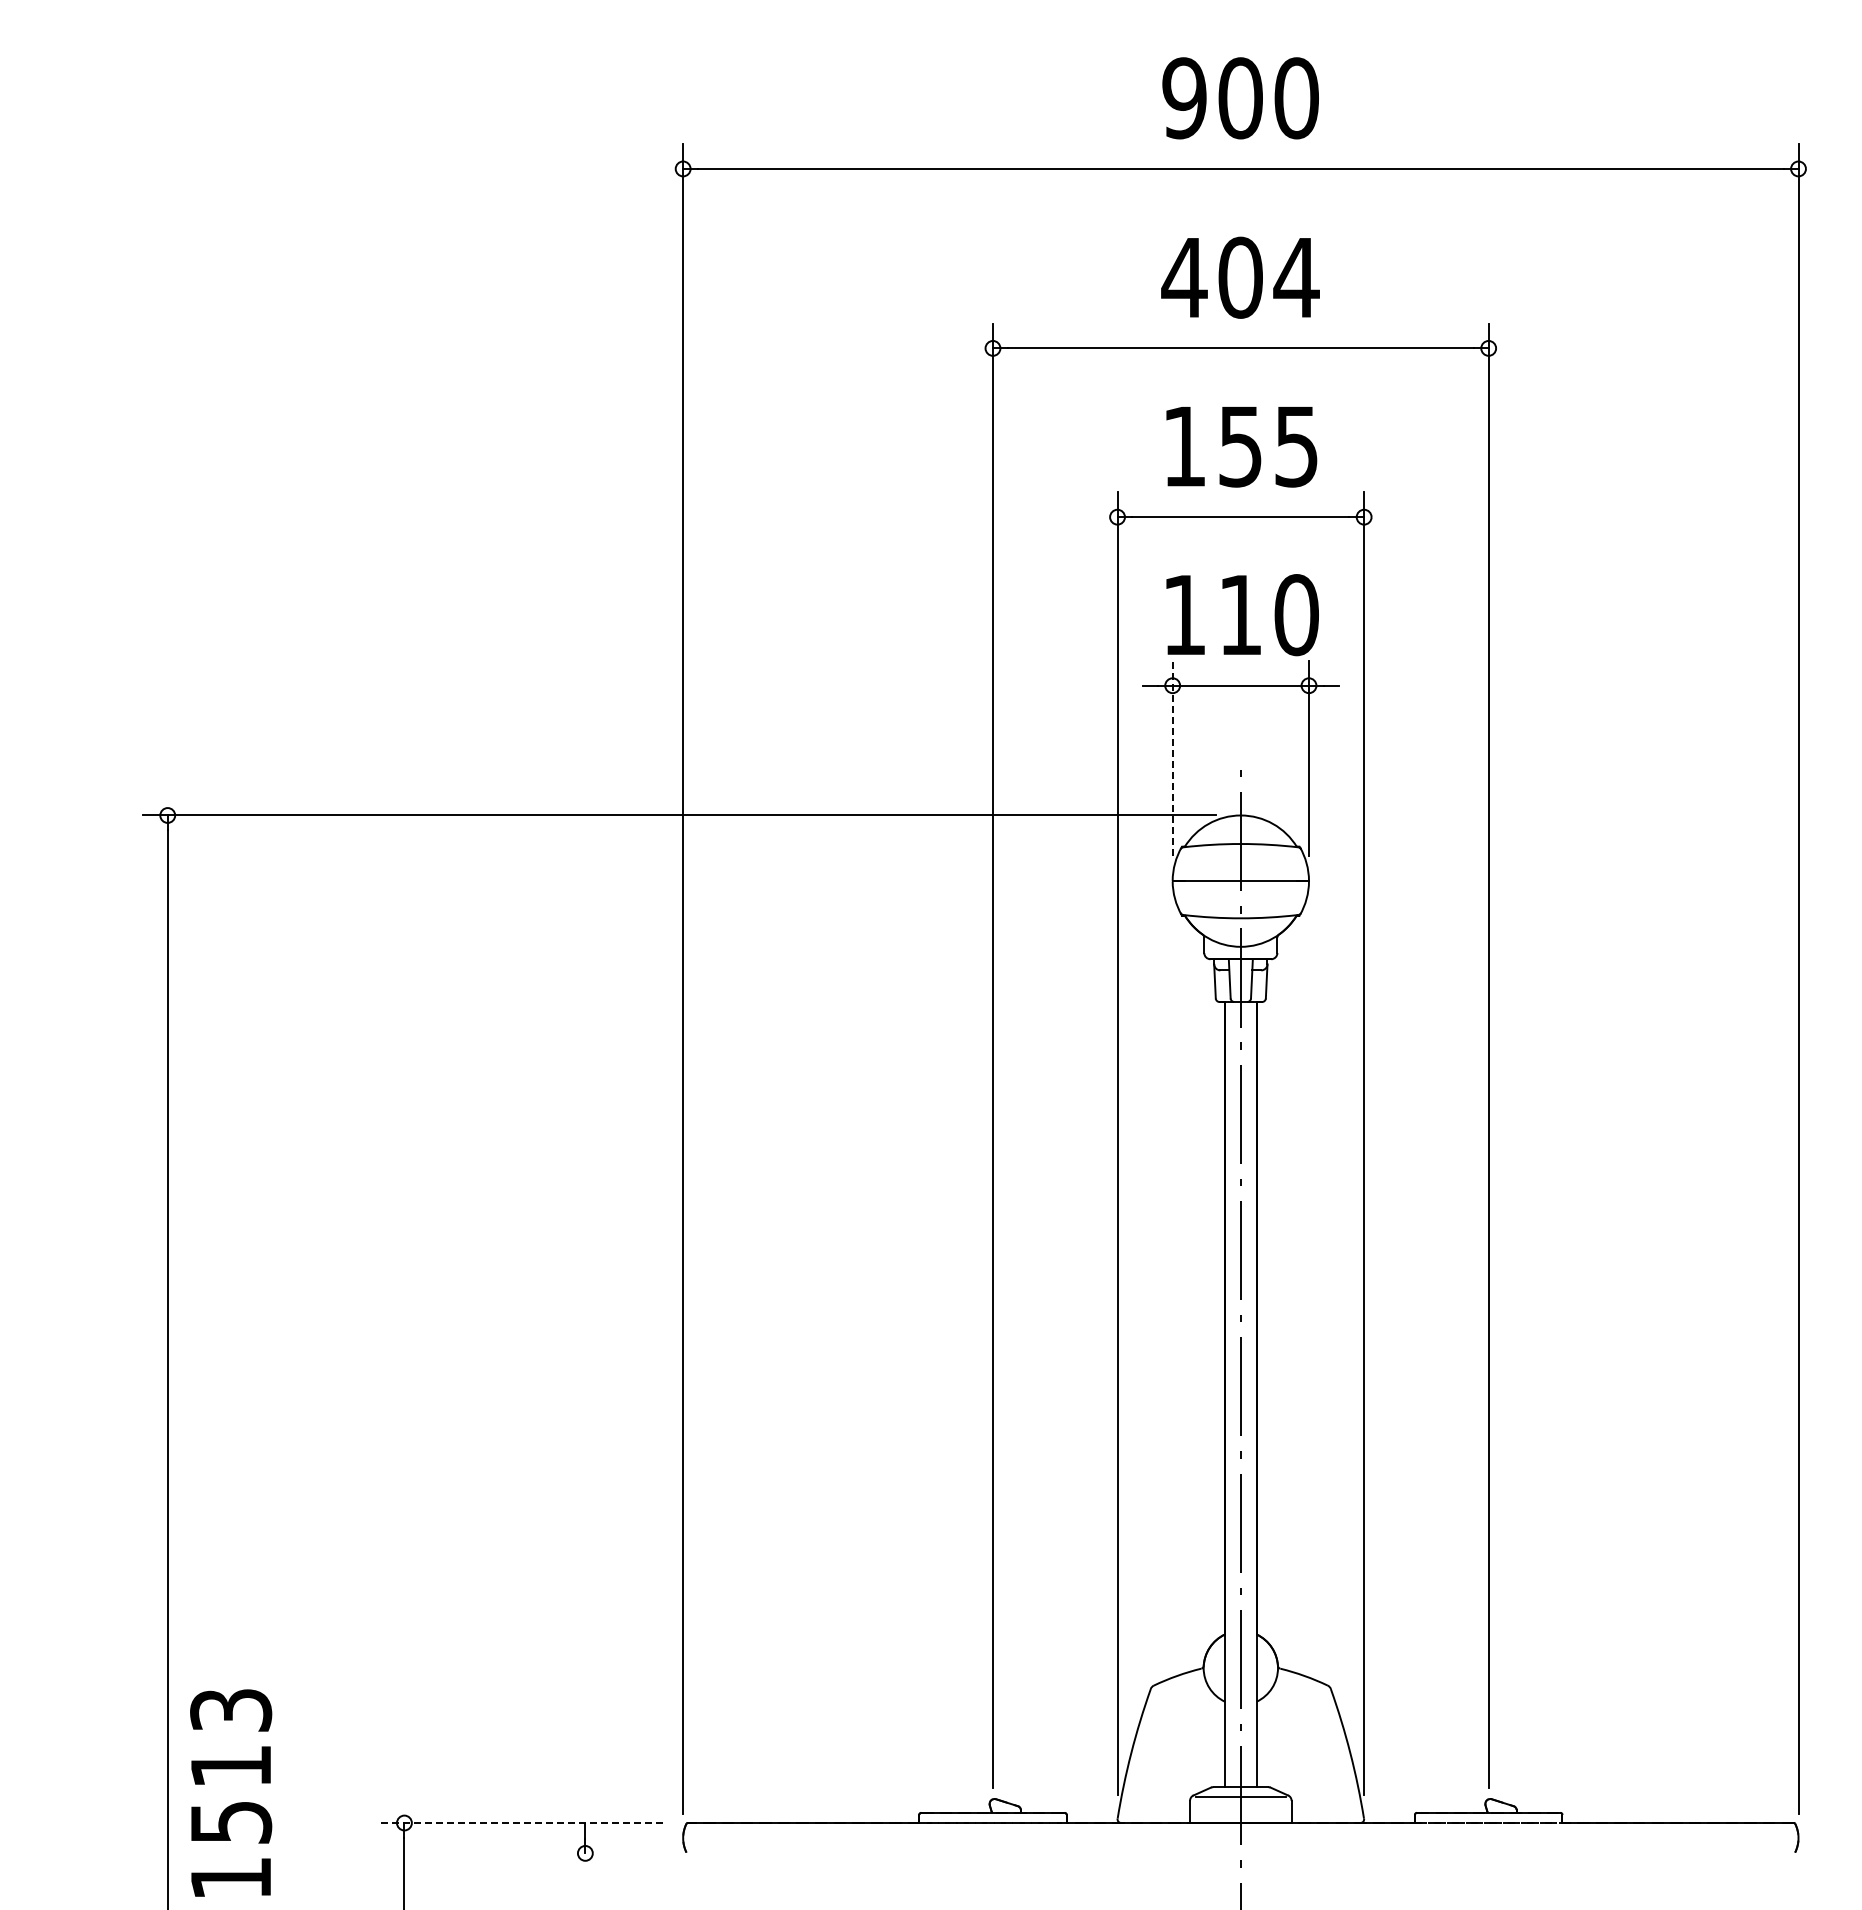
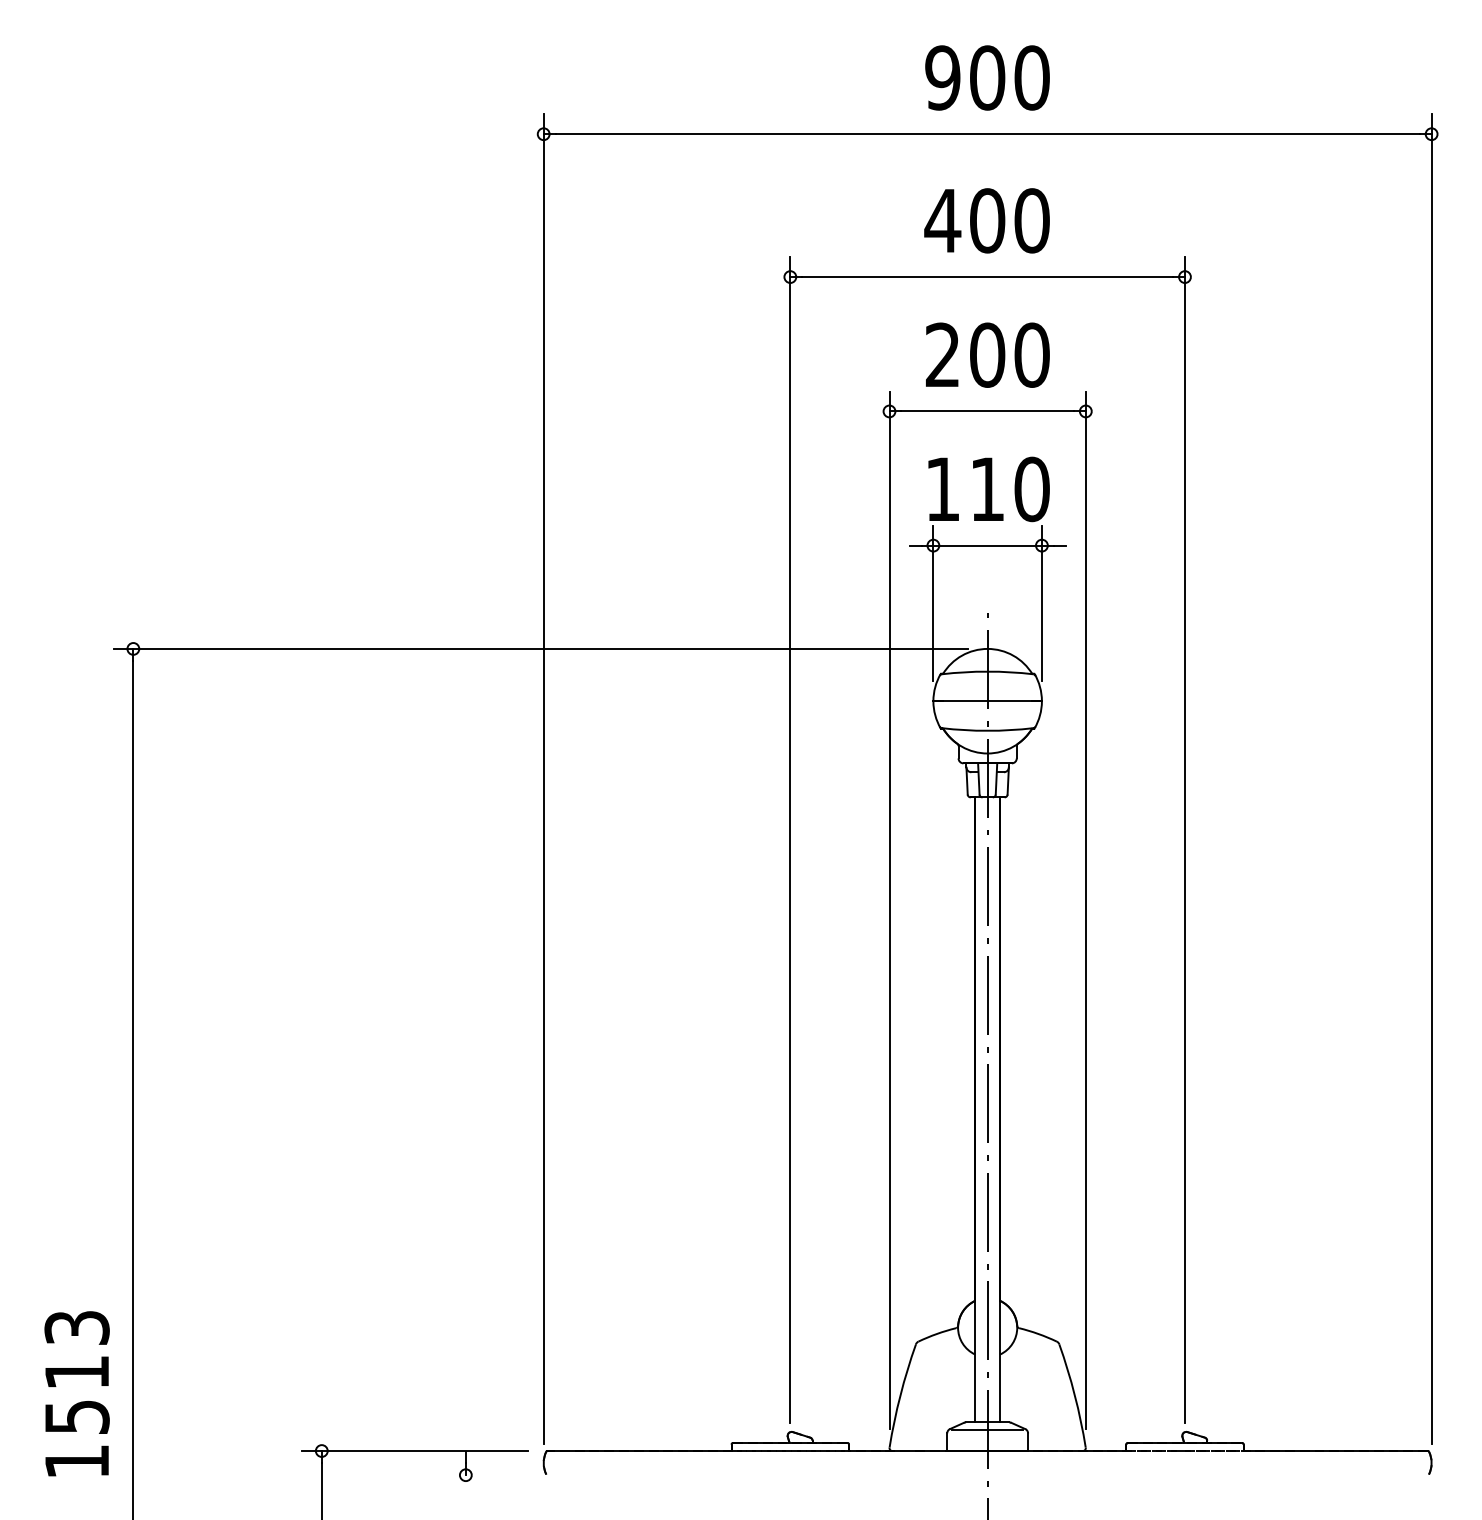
text: (1296, 277) -> (1031, 220), 404 -> 400
text: (1240, 446) -> (987, 355), 155 -> 200
line: (1172, 758) -> (933, 603), dashed -> solid
text: (231, 1792) -> (77, 1393), moved
line: (521, 1823) -> (414, 1451), dashed -> solid

